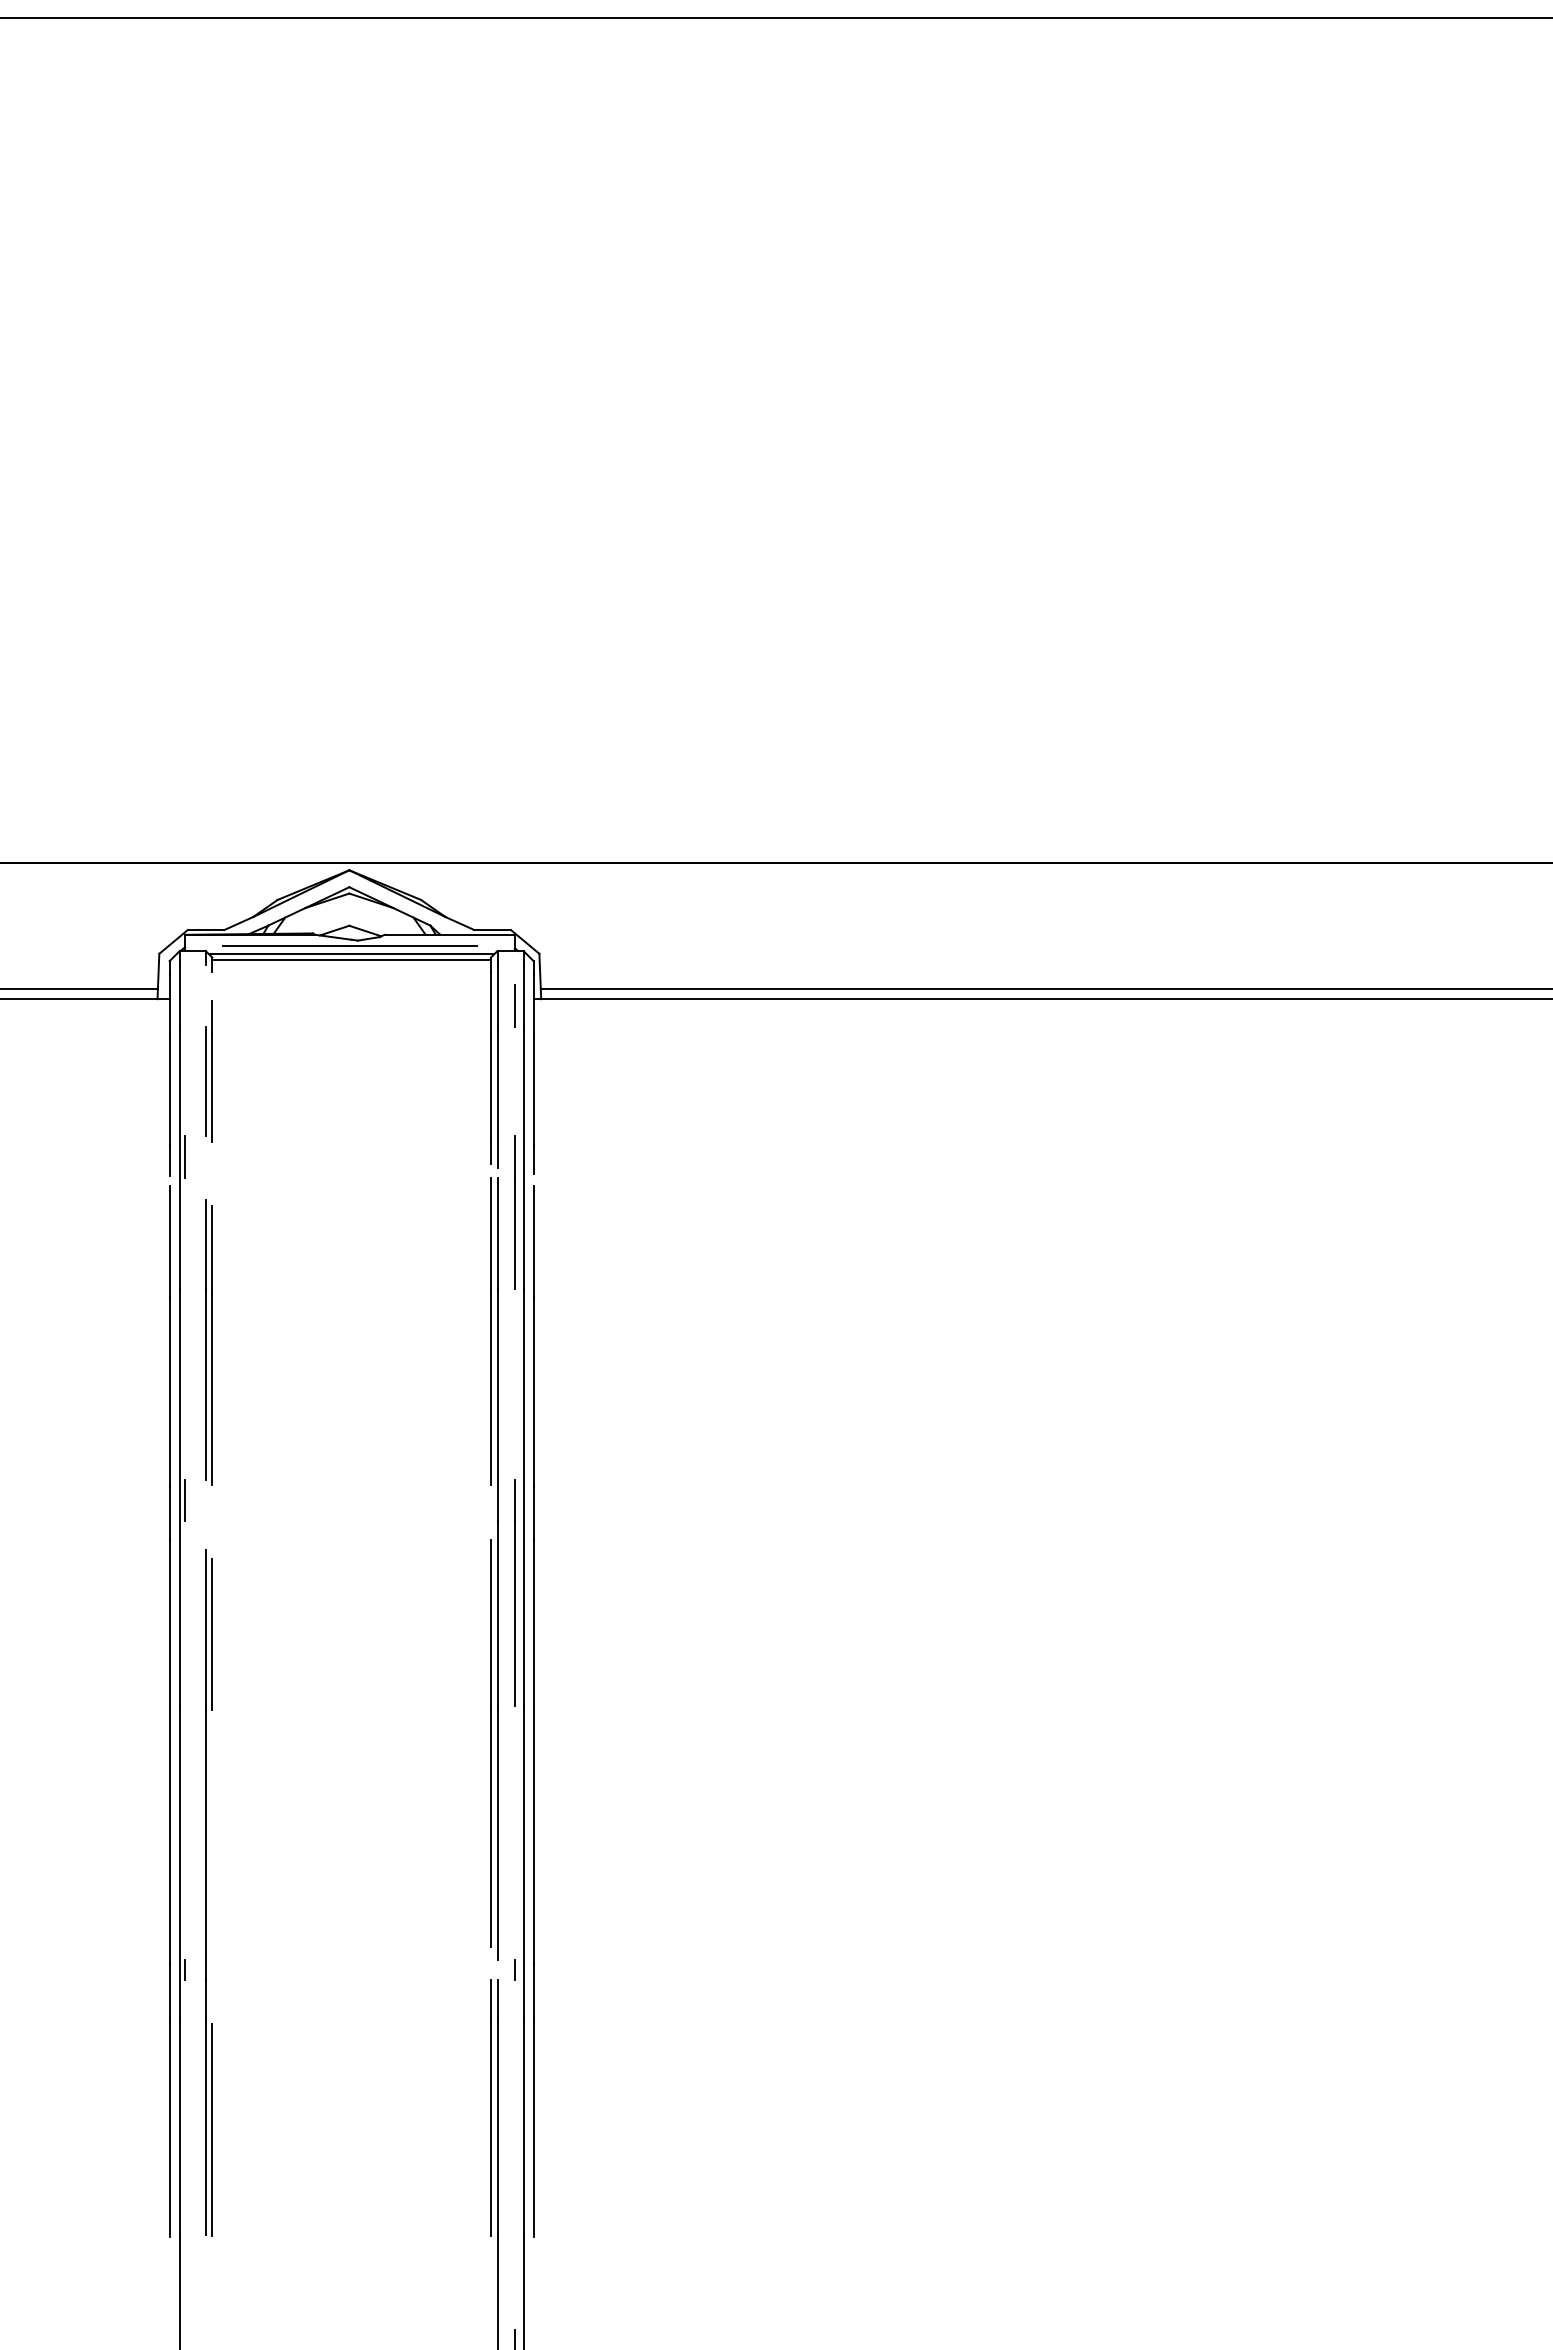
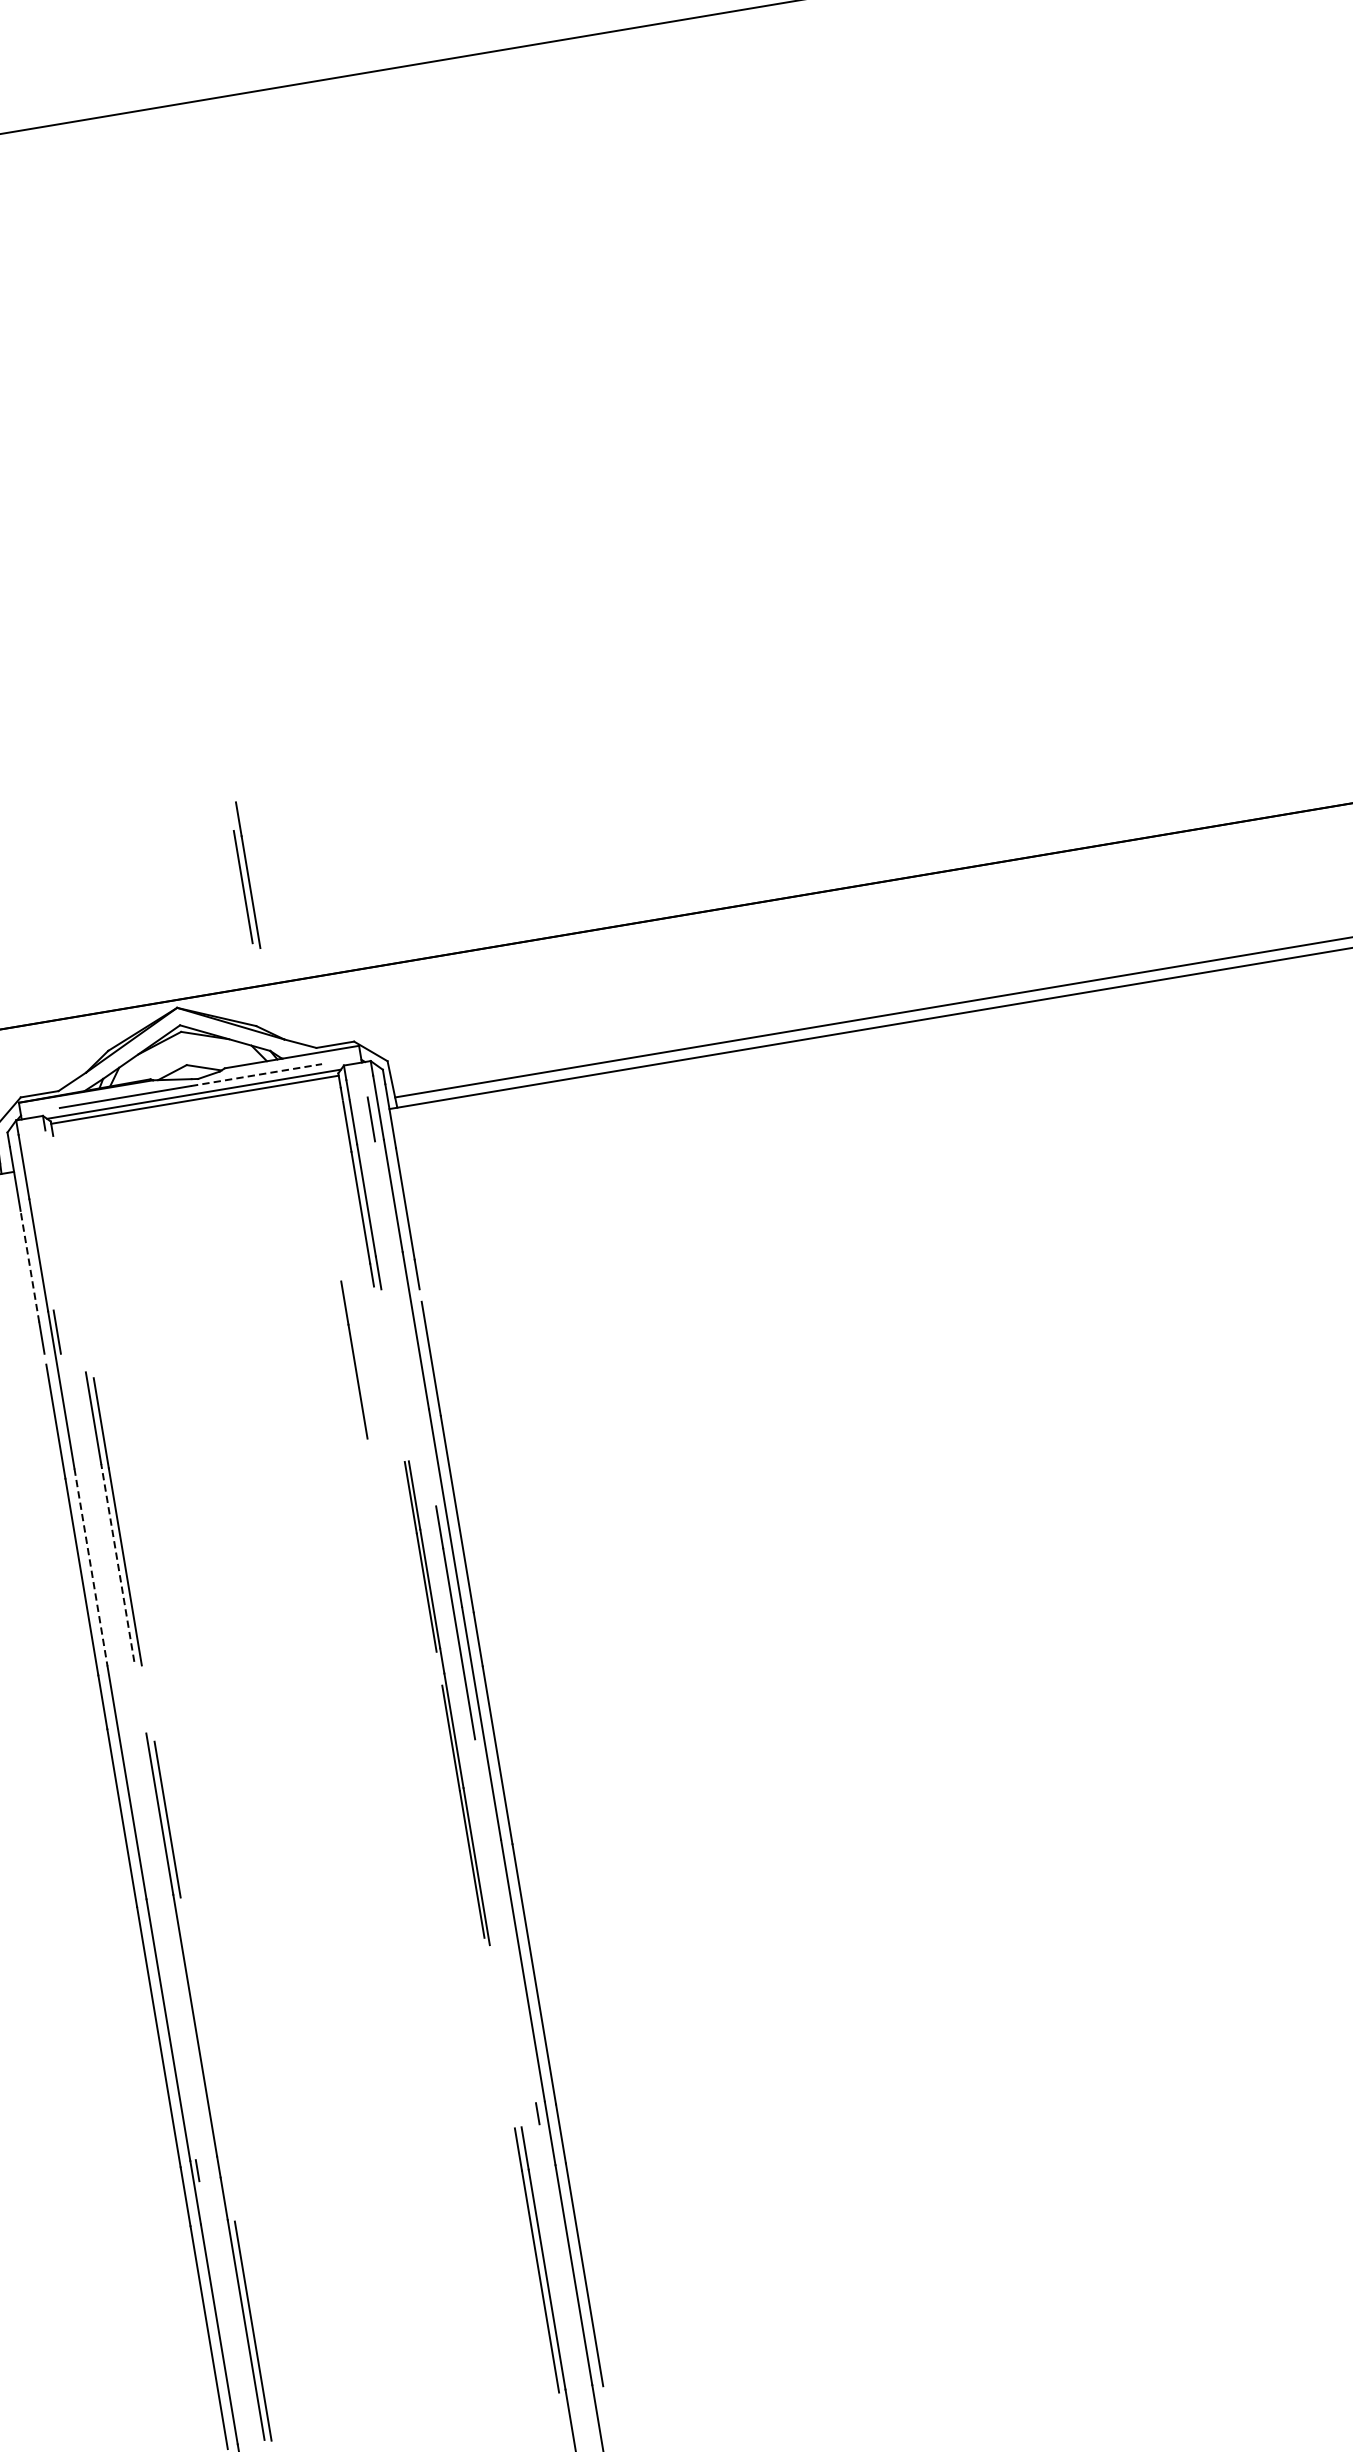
line: (413, 946) -> (256, 1075), solid -> dashed
part: (208, 1071) -> (244, 875), moved
line: (169, 1090) -> (29, 1266), solid -> dashed
line: (514, 1212) -> (353, 1360), moved
line: (179, 1384) -> (90, 1567), solid -> dashed
line: (205, 1384) -> (117, 1563), solid -> dashed
line: (185, 1500) -> (116, 1686), removed
part: (494, 1568) -> (447, 1703), size x0.6
line: (514, 1592) -> (455, 1622), moved

